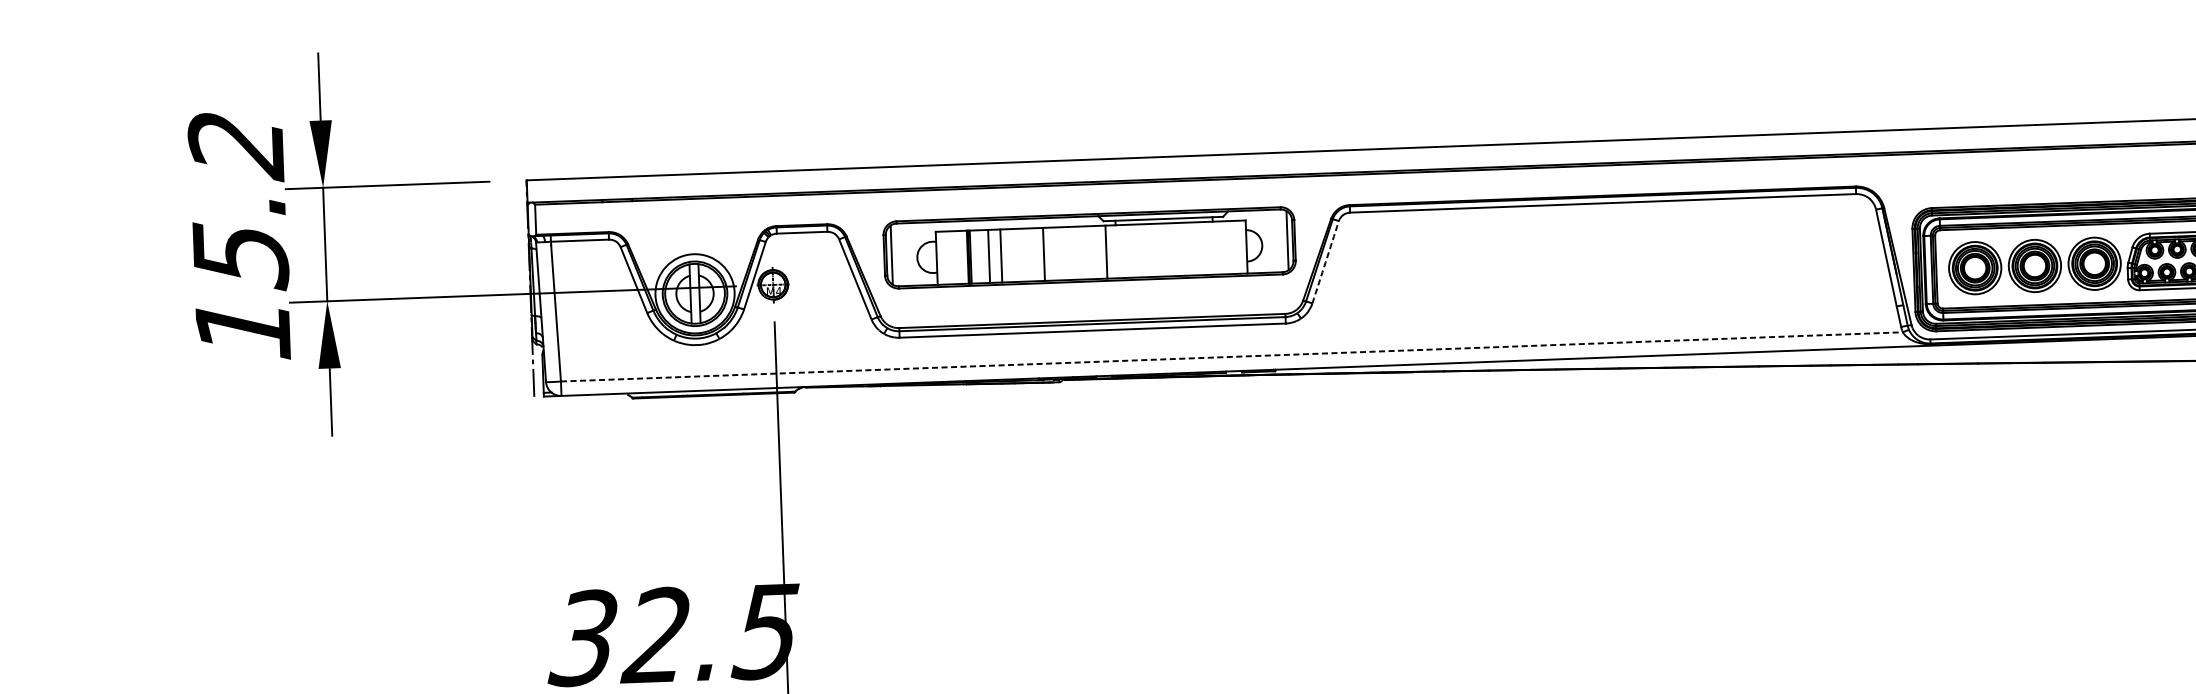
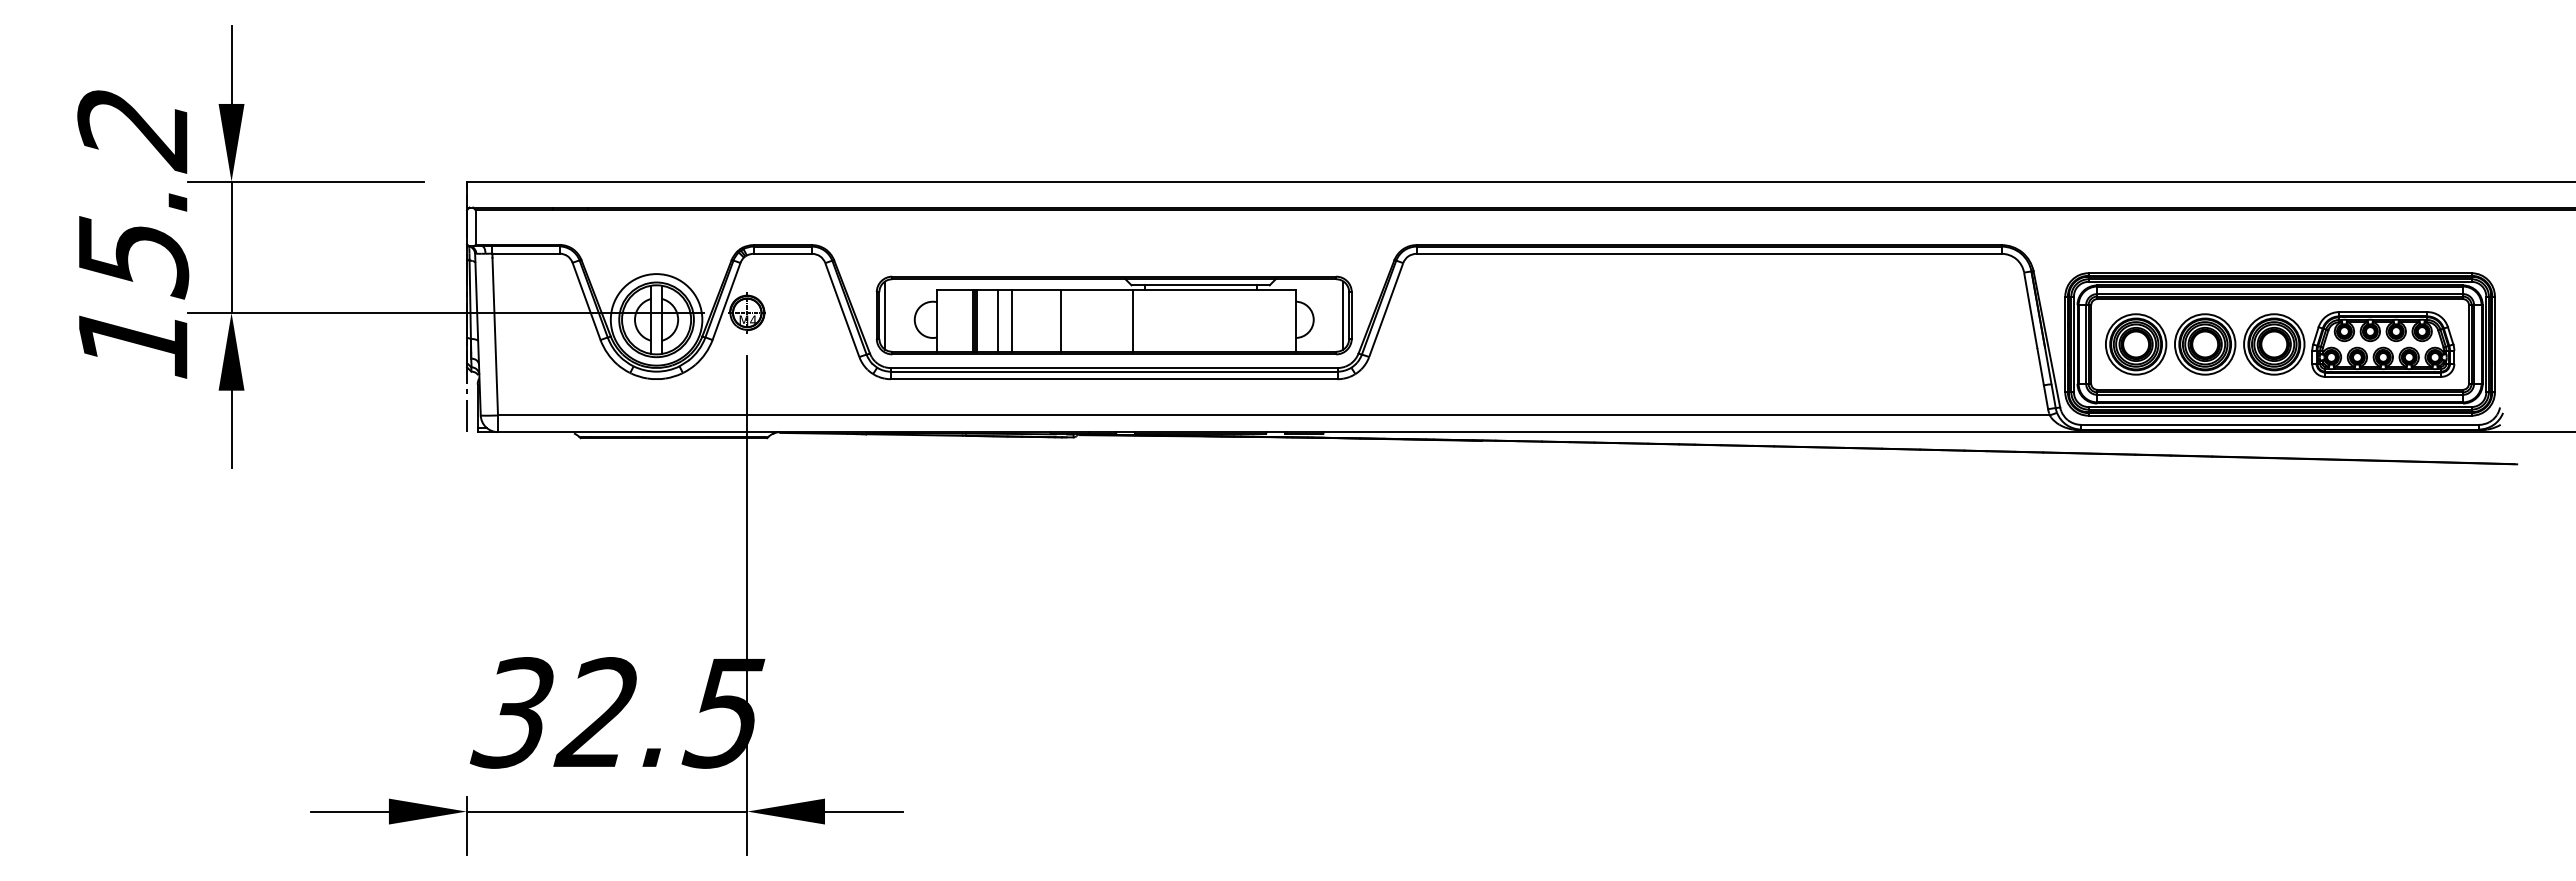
part: (1088, 247) -> (1113, 315), moved
arc: (1325, 262) -> (1386, 310), dashed -> solid
line: (1231, 356) -> (1273, 415), dashed -> solid

